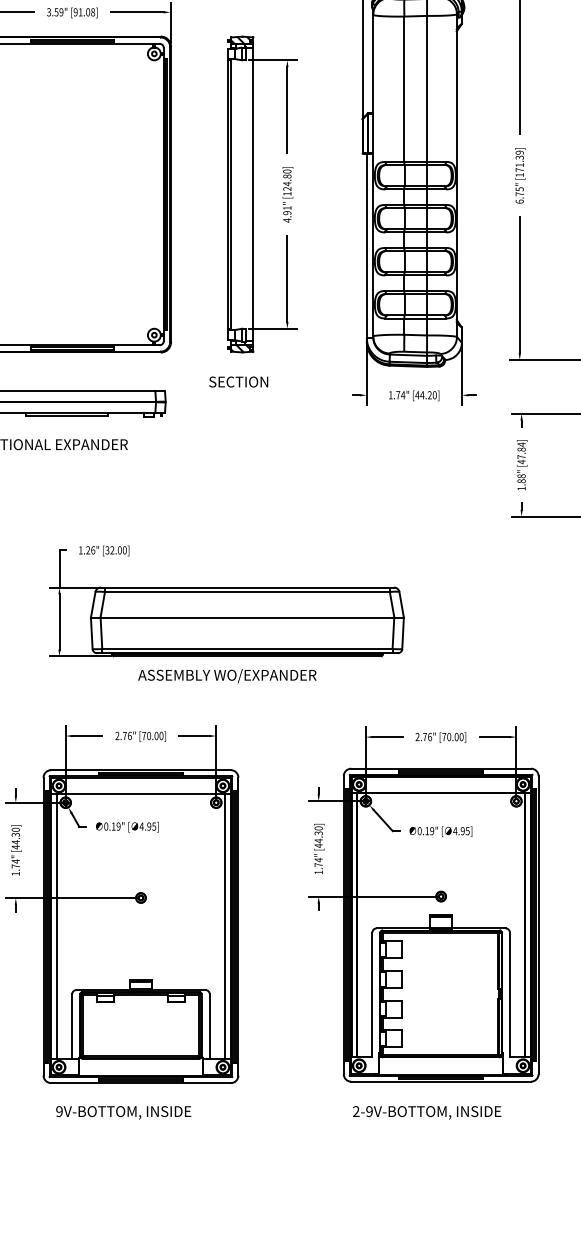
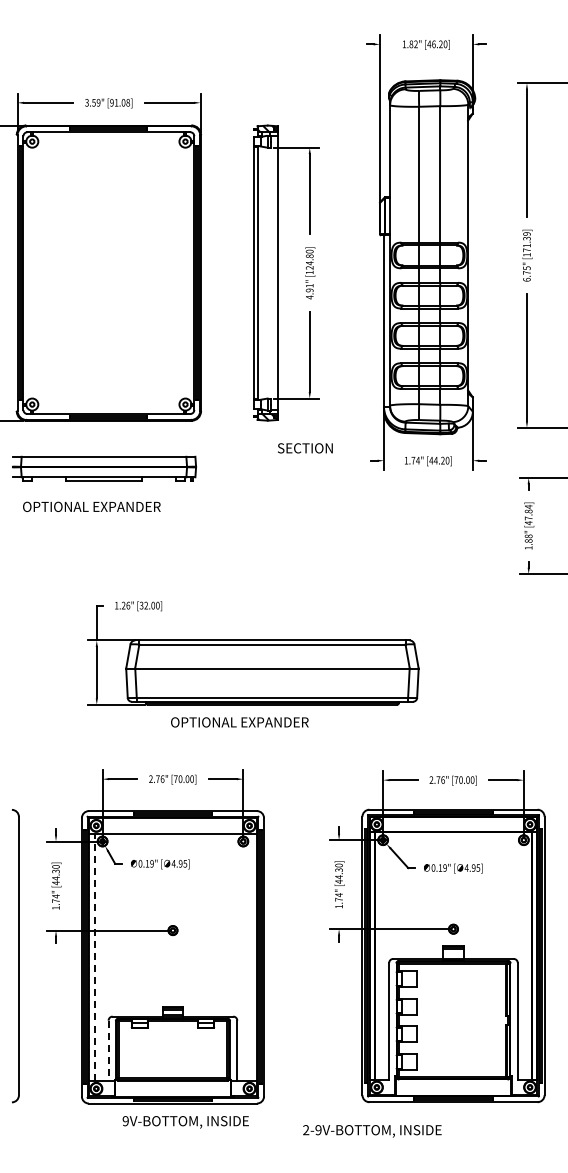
text: (238, 382) -> (305, 448), moved
text: (227, 675) -> (253, 722), ASSEMBLY WO/EXPANDER -> OPTIONAL EXPANDER
line: (225, 925) -> (251, 956), removed
line: (57, 926) -> (94, 957), solid -> dashed
line: (72, 1027) -> (108, 1051), solid -> dashed
text: (123, 1113) -> (185, 1122), moved
text: (427, 1113) -> (372, 1131), moved

